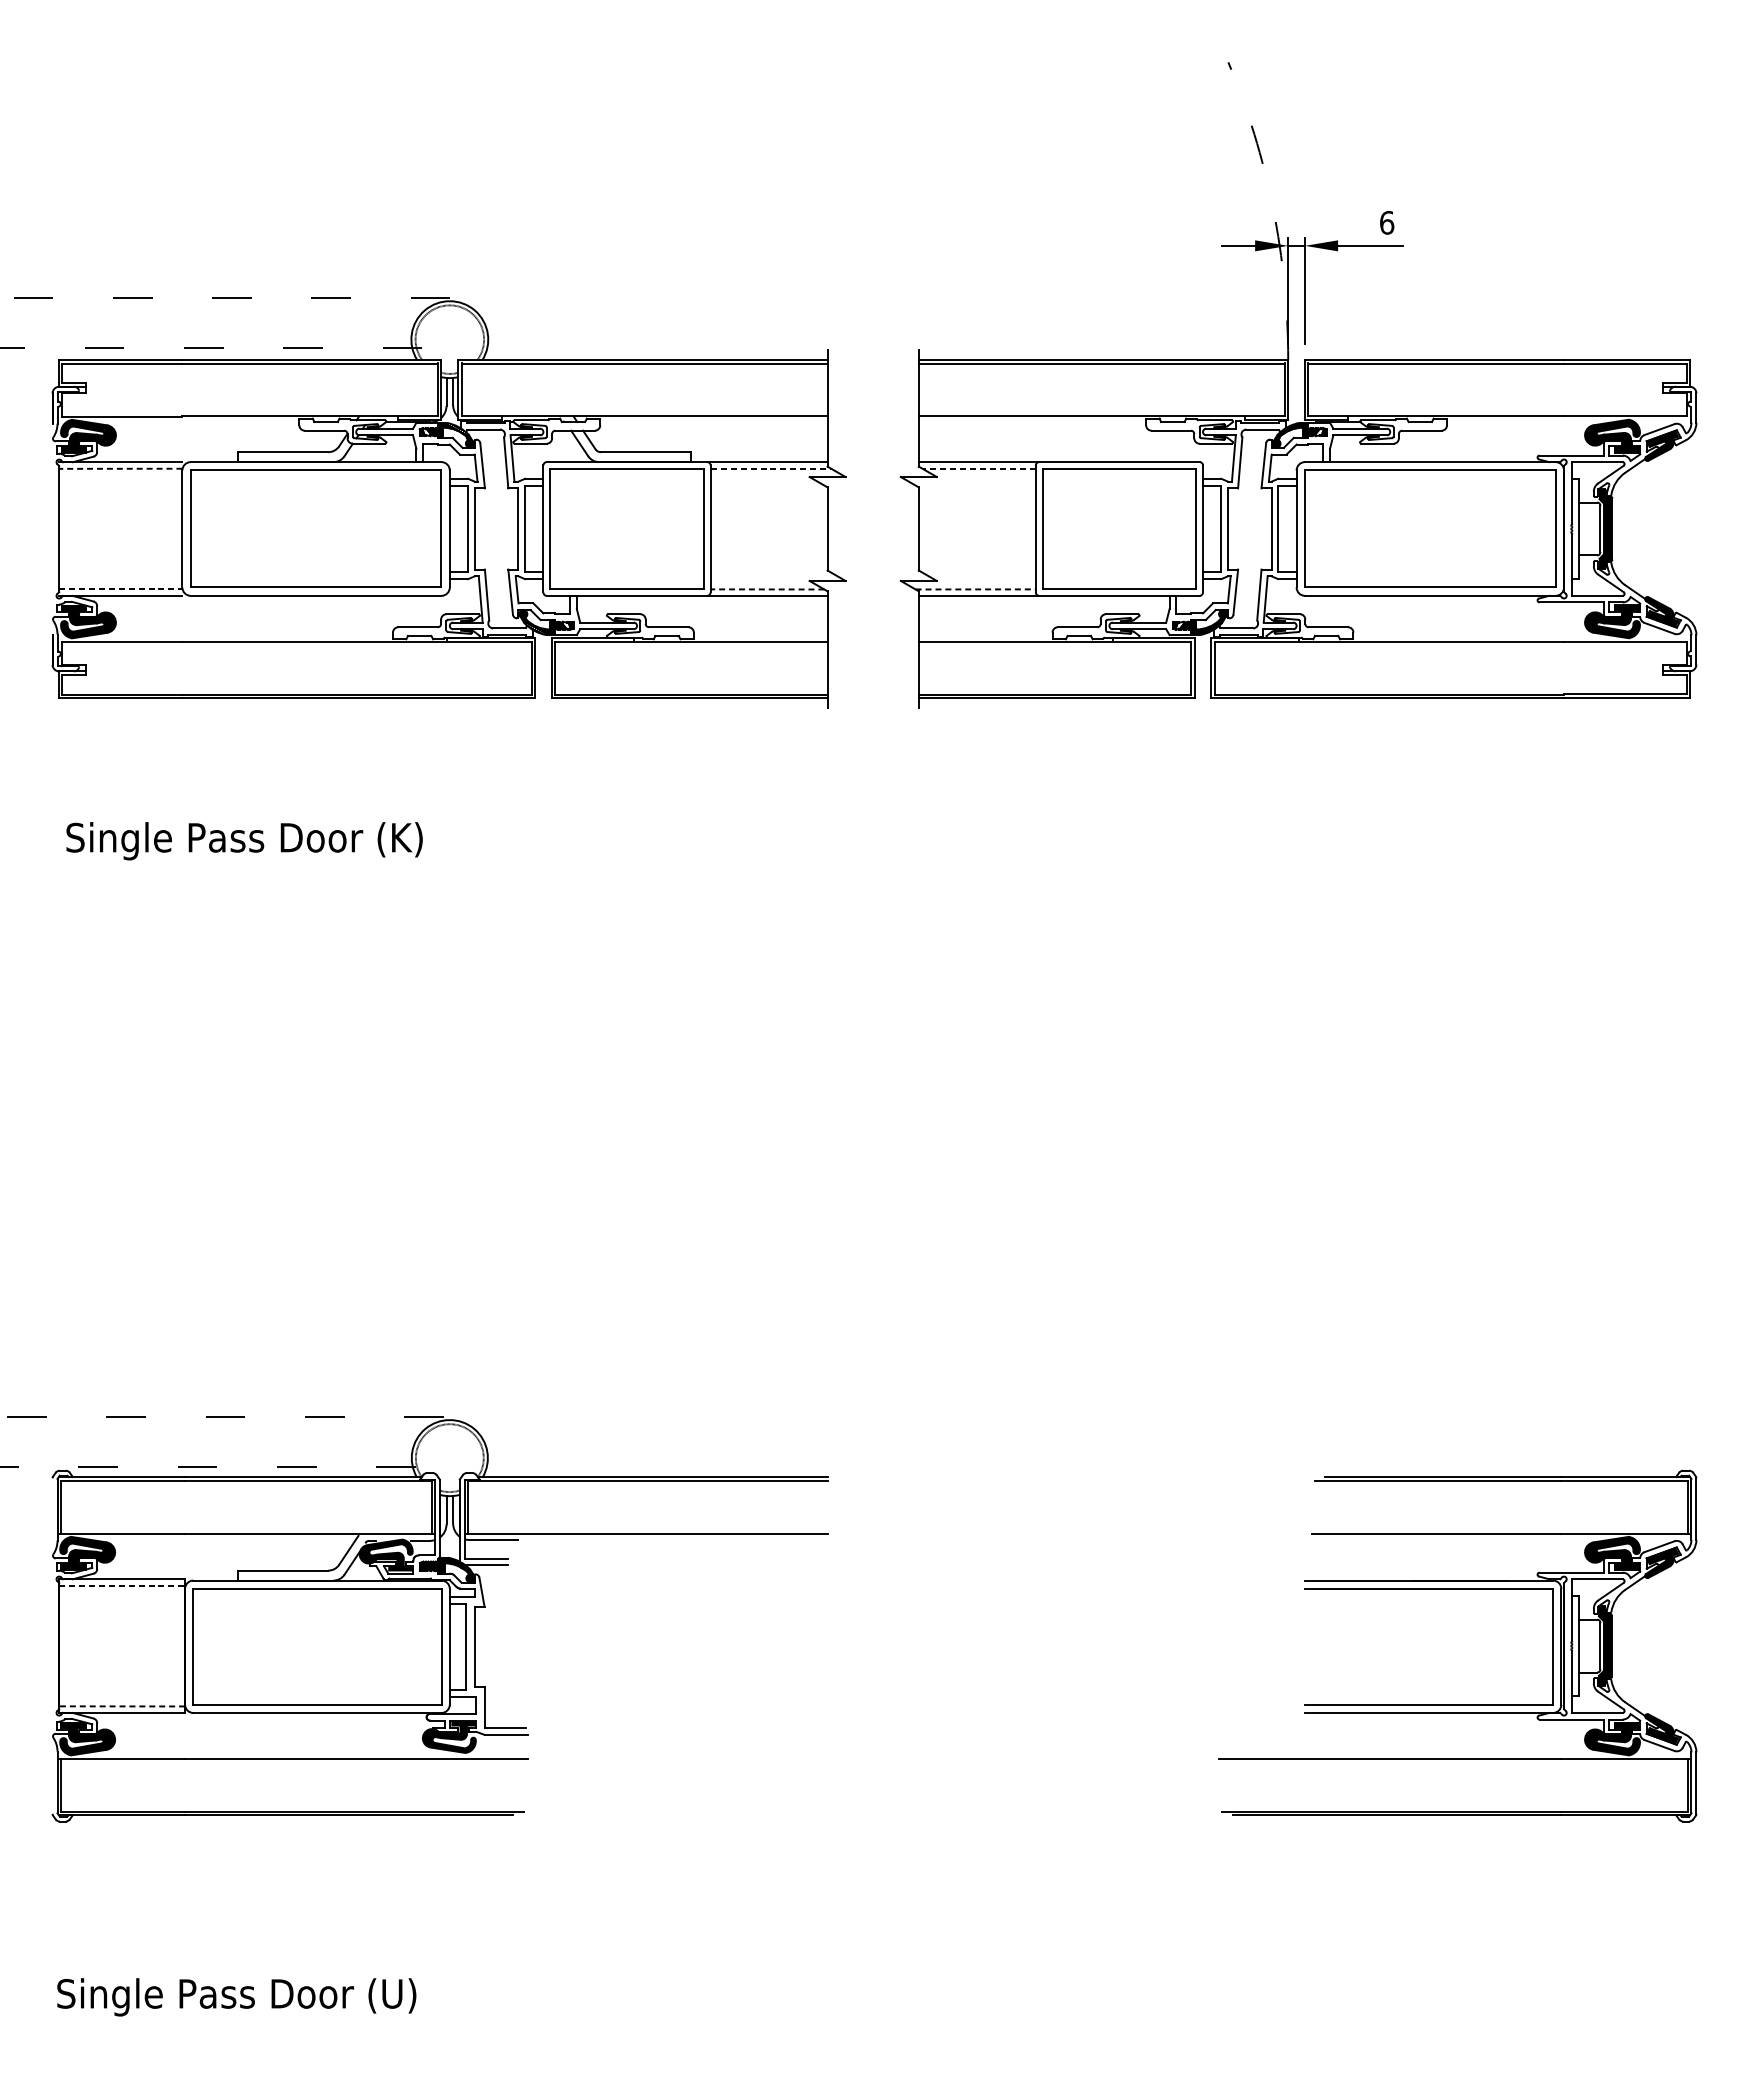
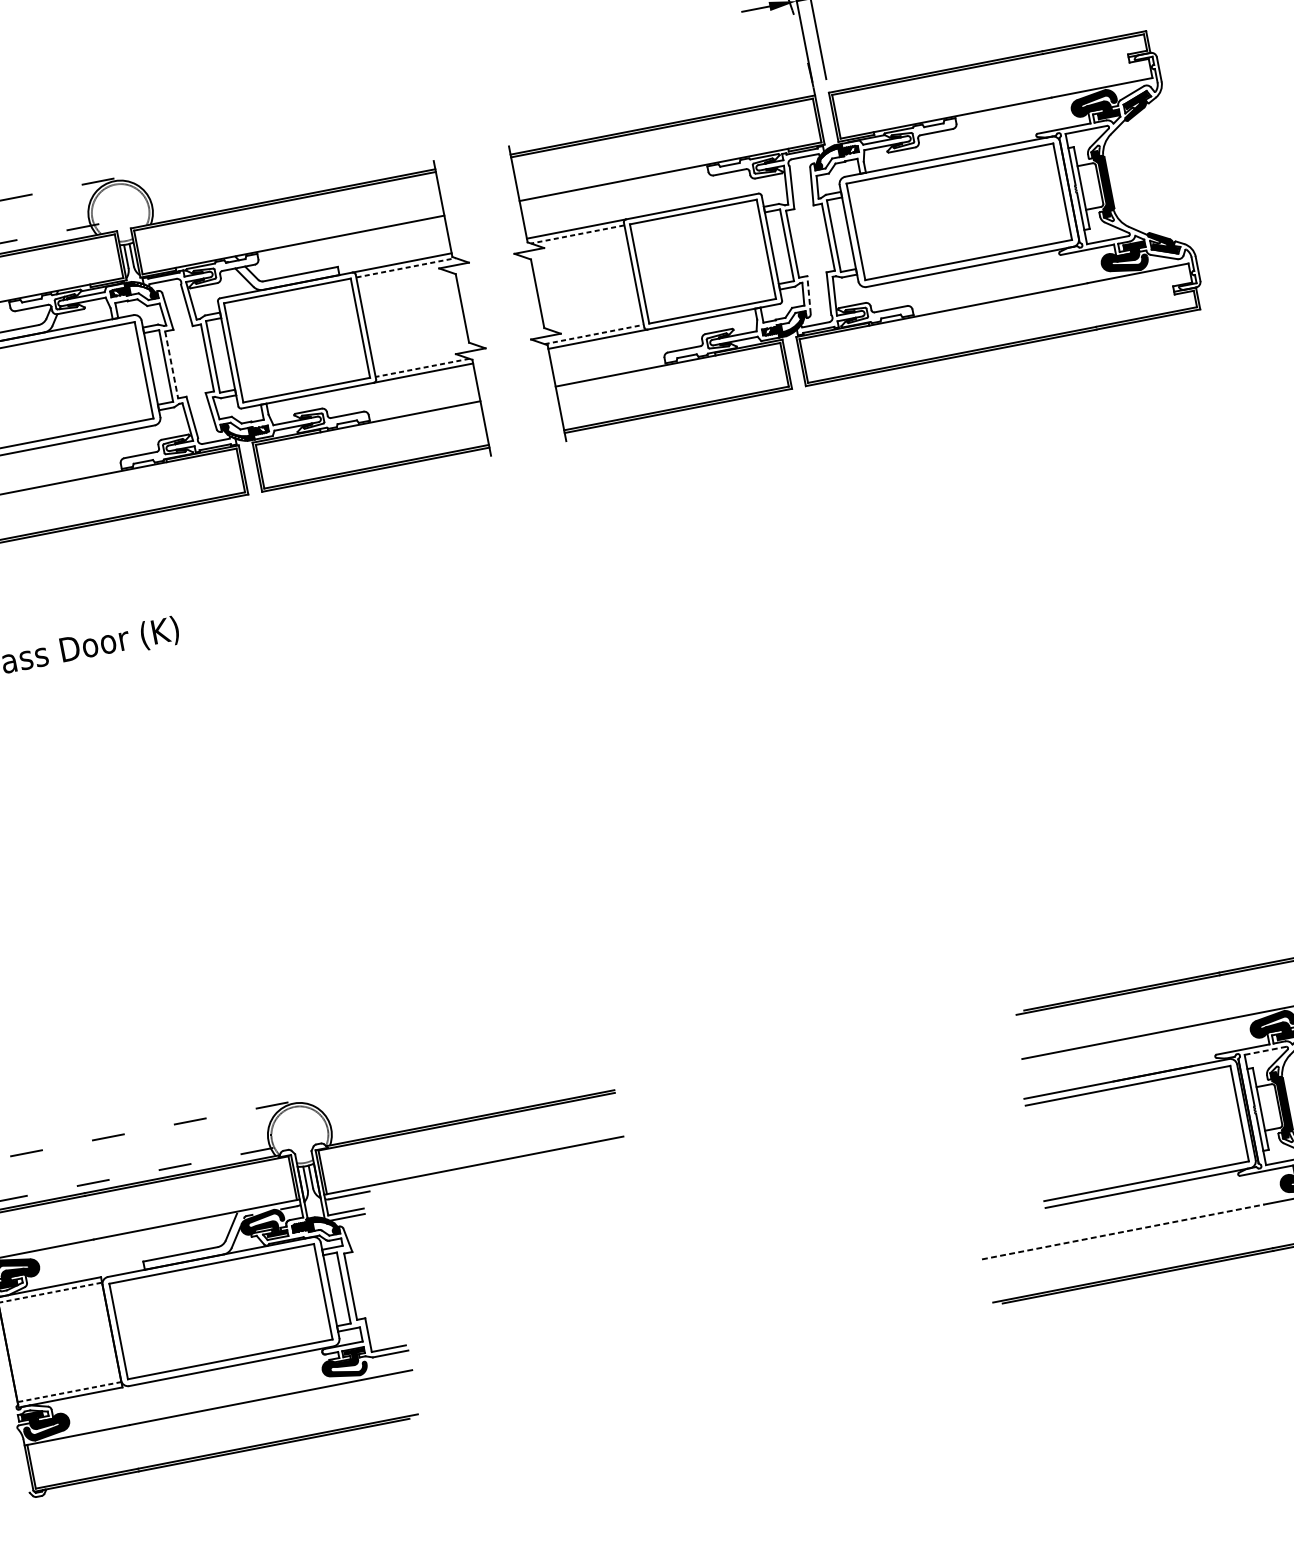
line: (474, 528) -> (171, 364), solid -> dashed
line: (1235, 592) -> (808, 295), solid -> dashed
line: (1597, 1579) -> (1265, 1051), solid -> dashed
line: (1390, 1758) -> (1123, 1231), solid -> dashed

